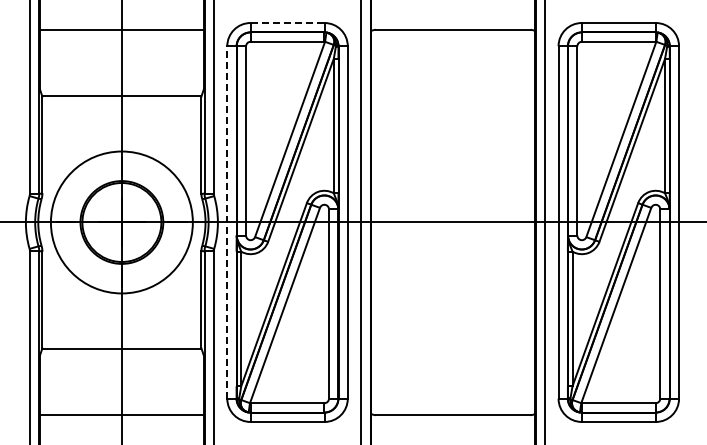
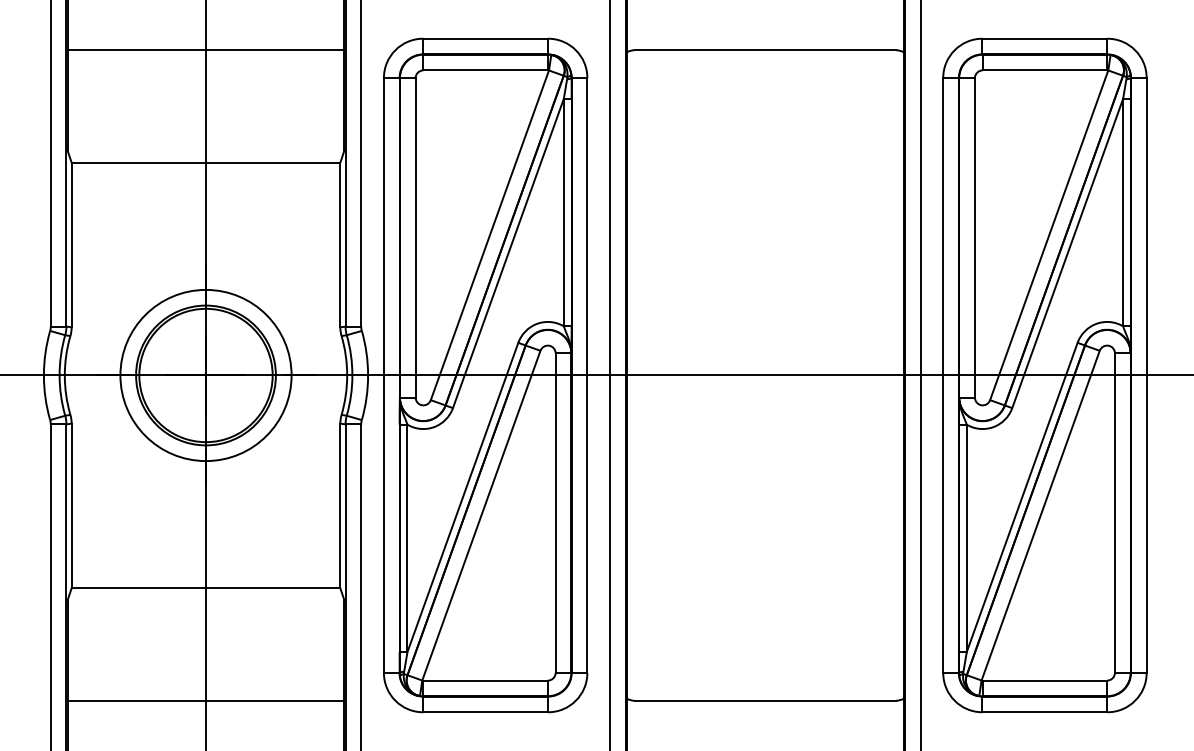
line: (288, 23) -> (487, 39), dashed -> solid
circle: (121, 222) -> (205, 375), size x0.71
line: (227, 222) -> (384, 375), dashed -> solid

